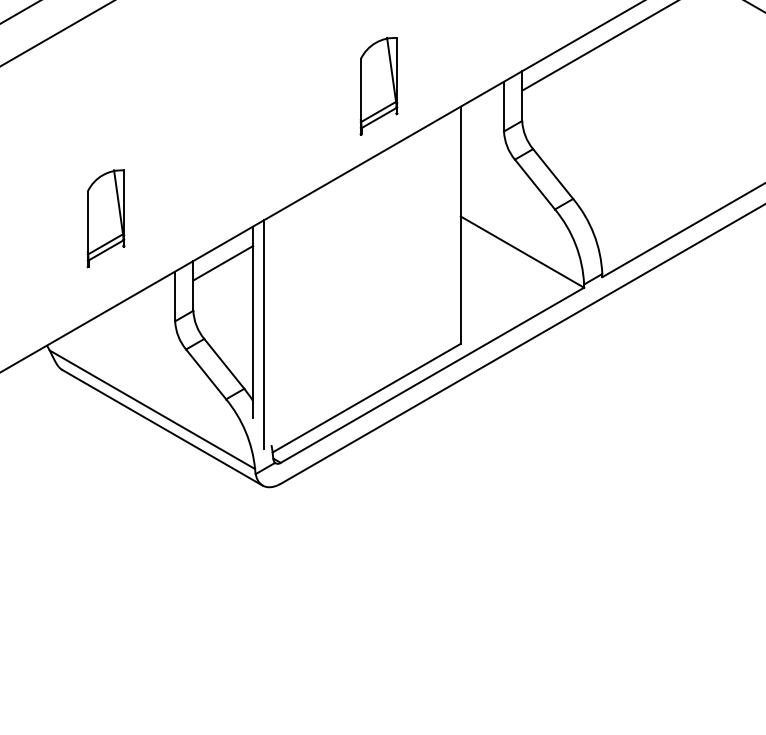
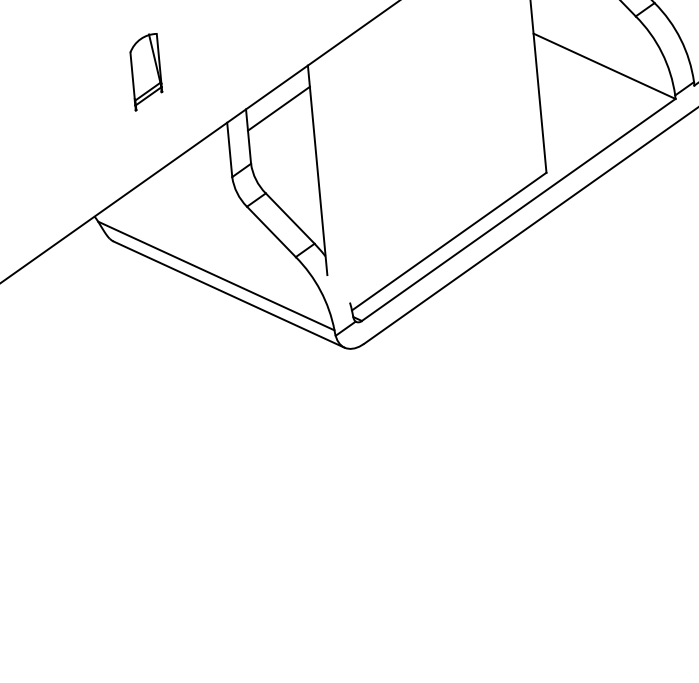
part: (105, 218) -> (145, 71), size x0.7
line: (264, 334) -> (331, 182), removed

